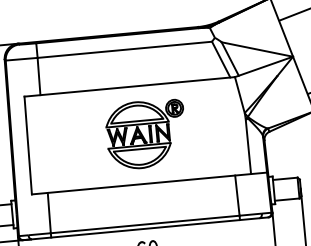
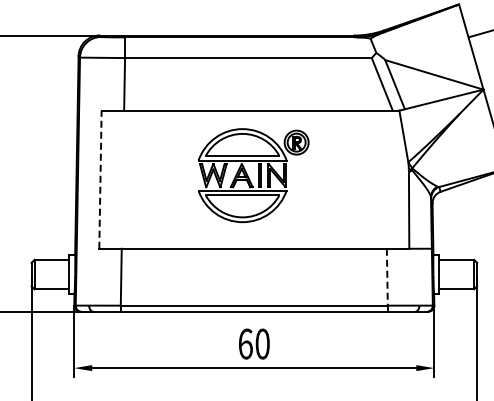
part: (146, 134) -> (253, 175), moved
line: (28, 145) -> (100, 179), solid -> dashed
line: (237, 195) -> (387, 277), solid -> dashed

